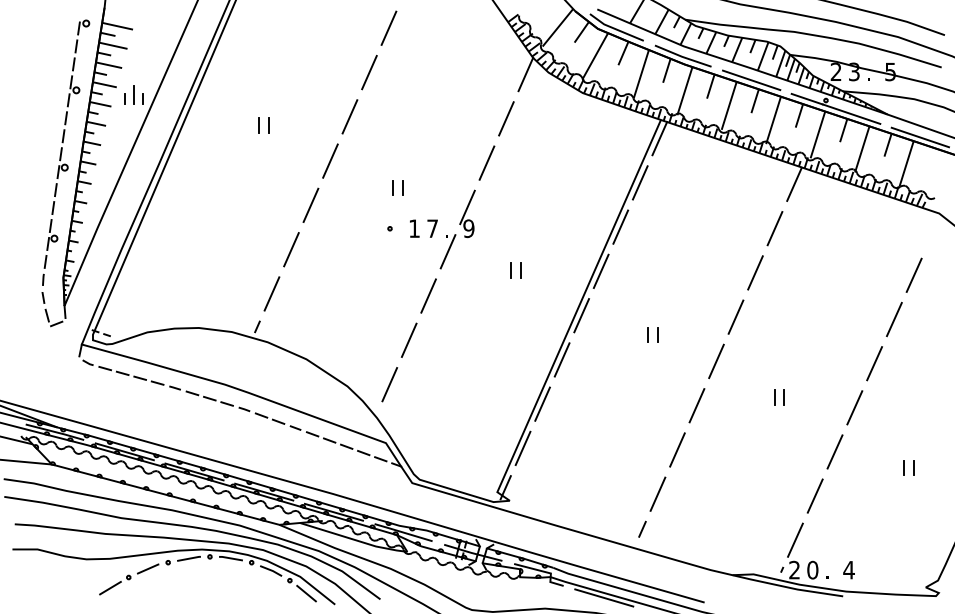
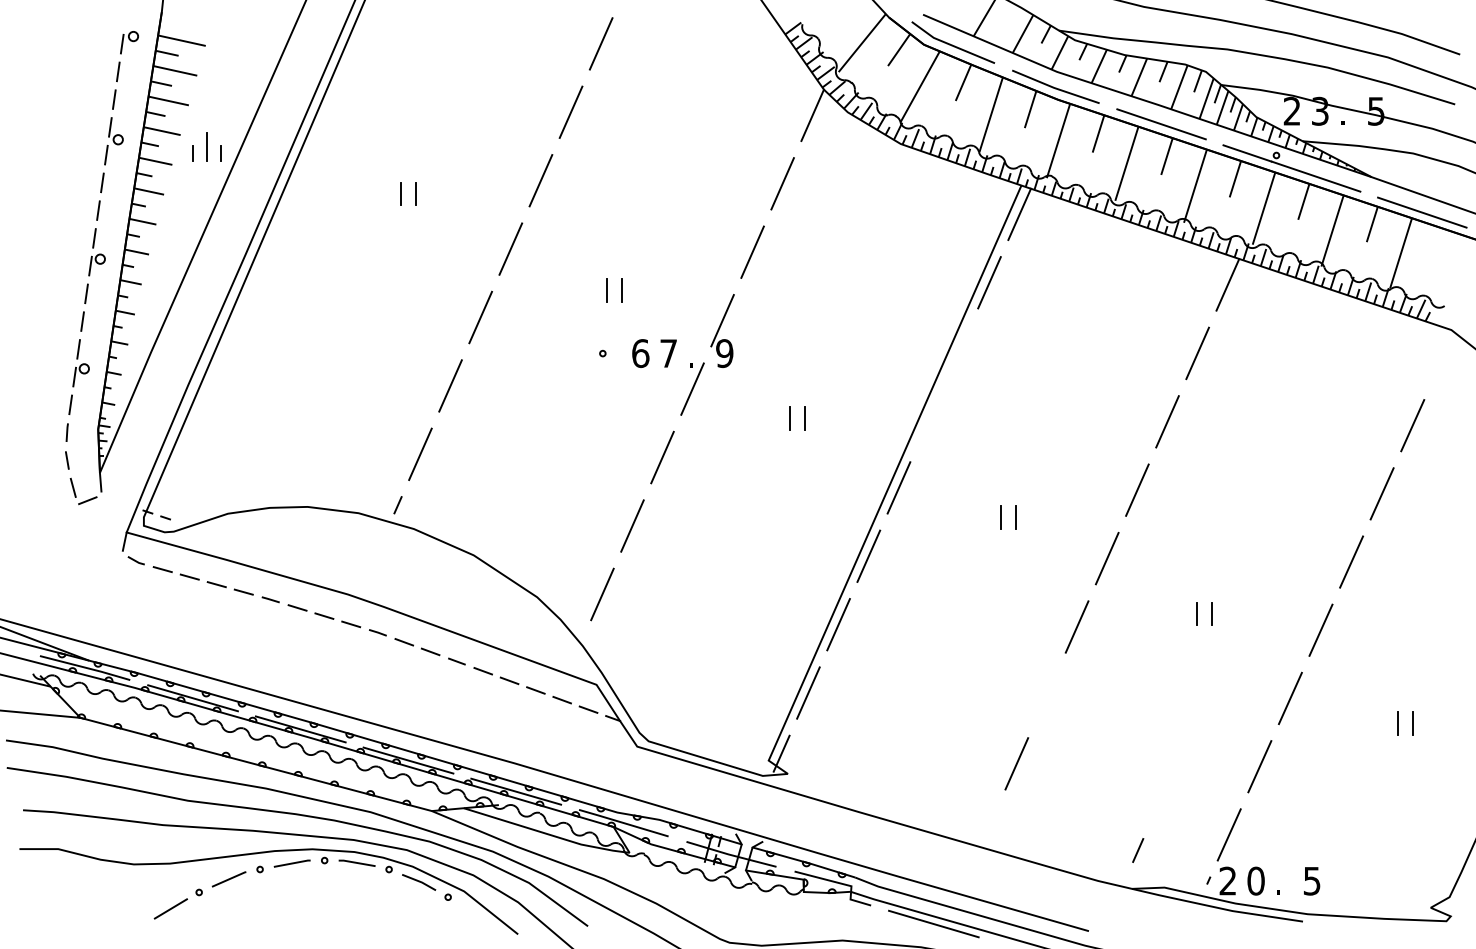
line: (620, 226) -> (958, 350), removed
text: (414, 228) -> (640, 353), 1 -> 6
line: (600, 271) -> (928, 419), removed
line: (677, 449) -> (1047, 694), removed
line: (642, 528) -> (1138, 849), moved
text: (848, 570) -> (1311, 881), 4 -> 5
line: (306, 593) -> (473, 917), removed

